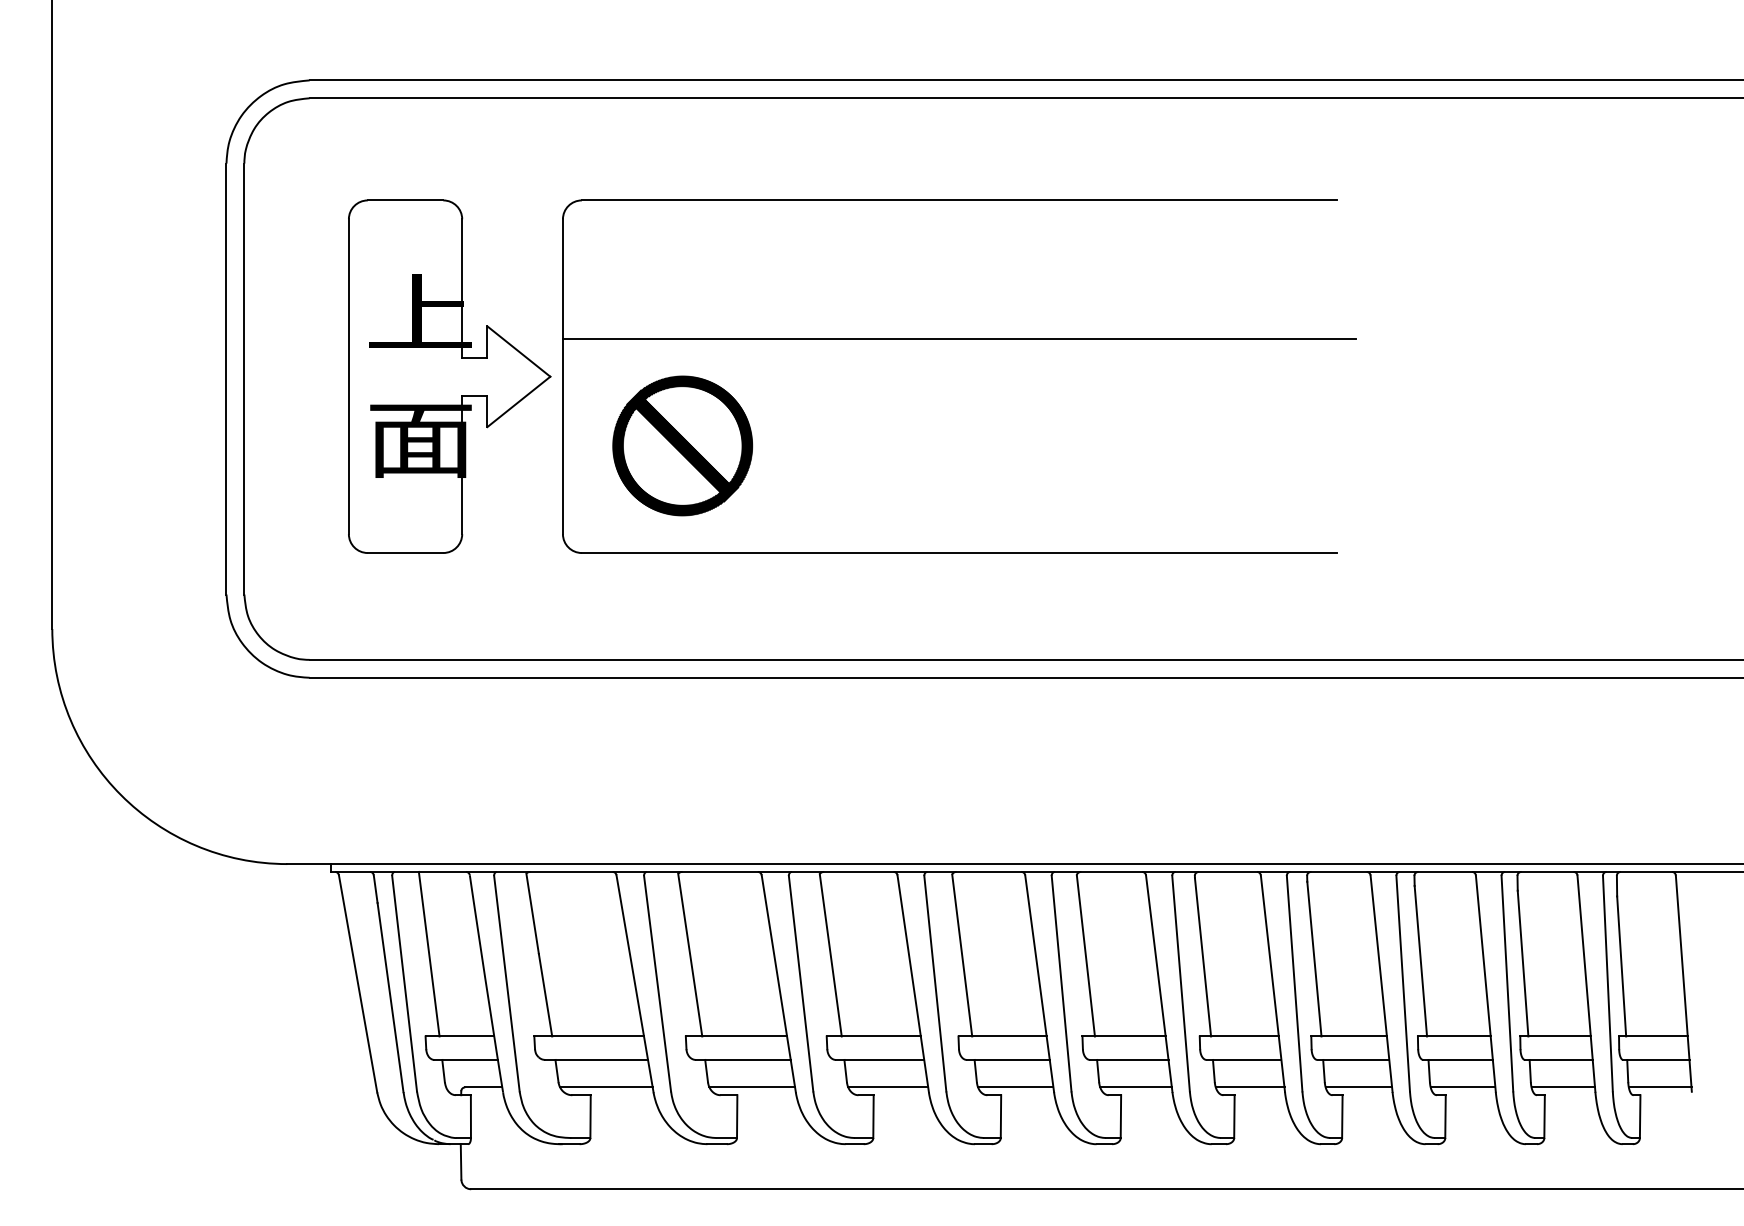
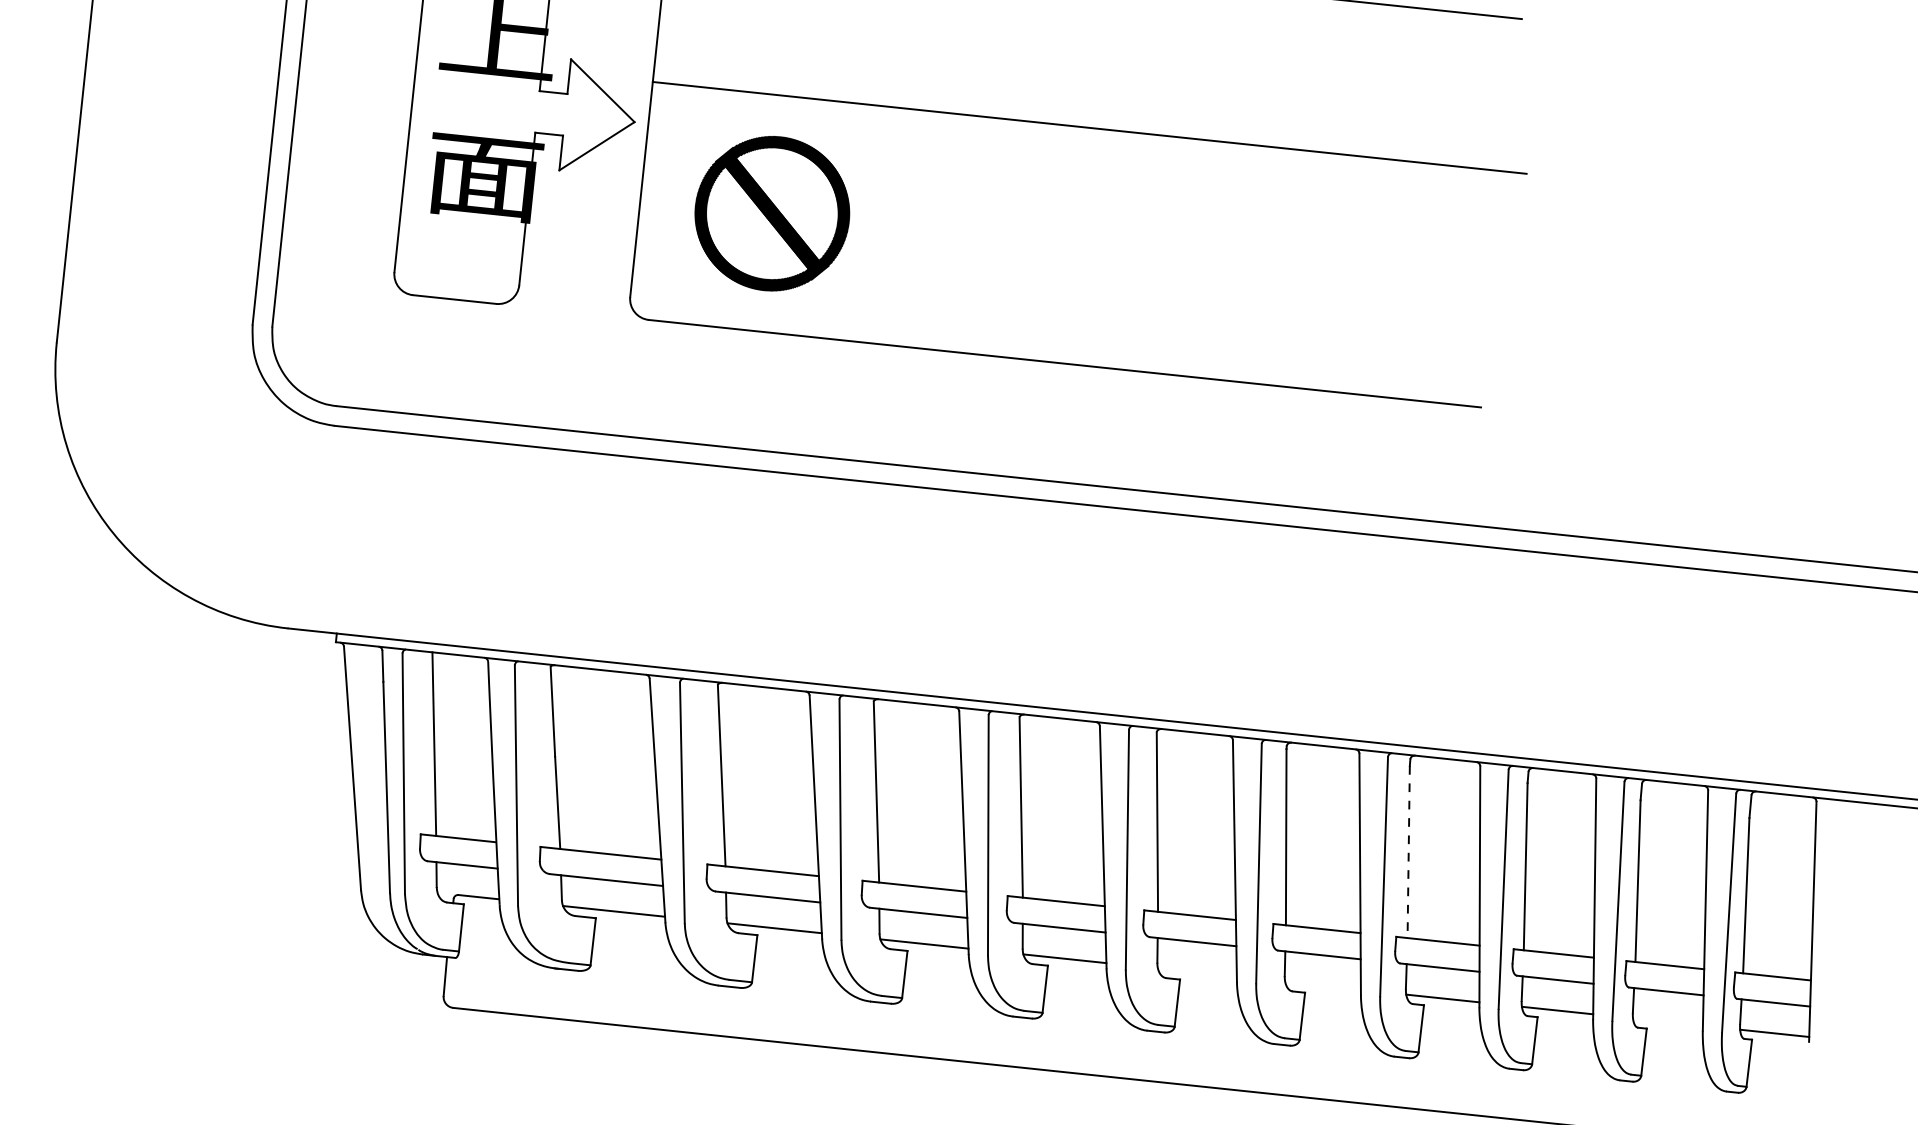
line: (1314, 959) -> (1408, 852), solid -> dashed
line: (1135, 1087) -> (1196, 972), removed
line: (1249, 1087) -> (1322, 985), removed
line: (1563, 1087) -> (1668, 1022), removed

